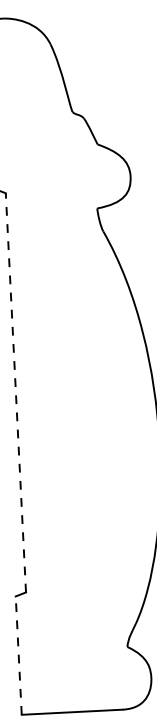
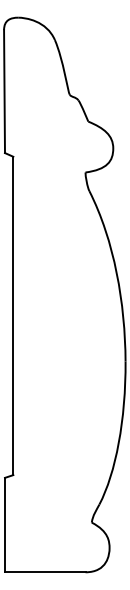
line: (16, 392) -> (13, 315), dashed -> solid
line: (19, 654) -> (5, 524), dashed -> solid

